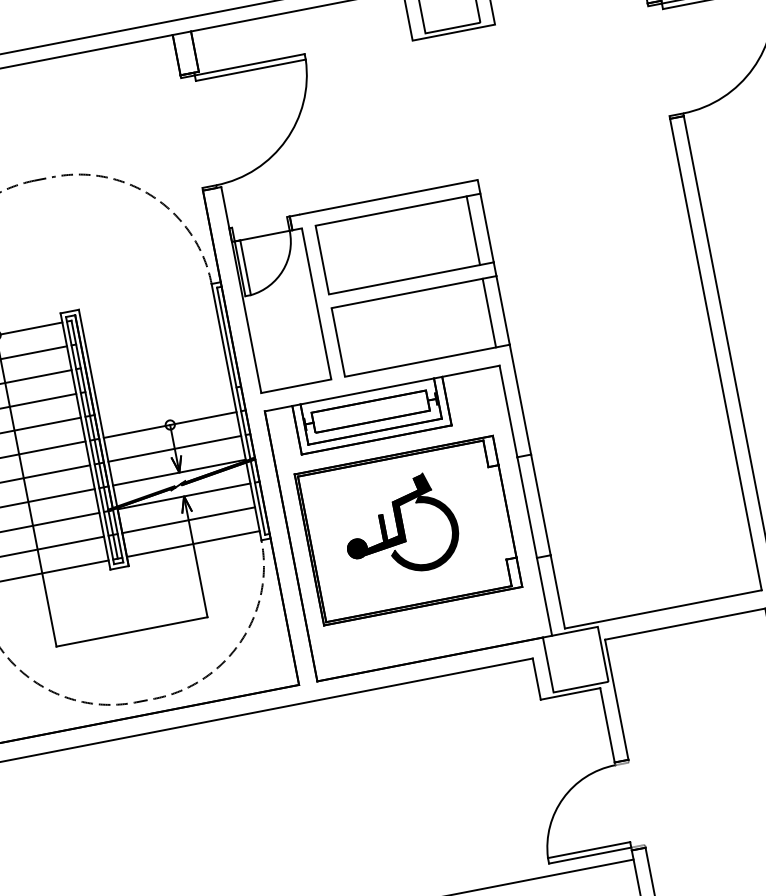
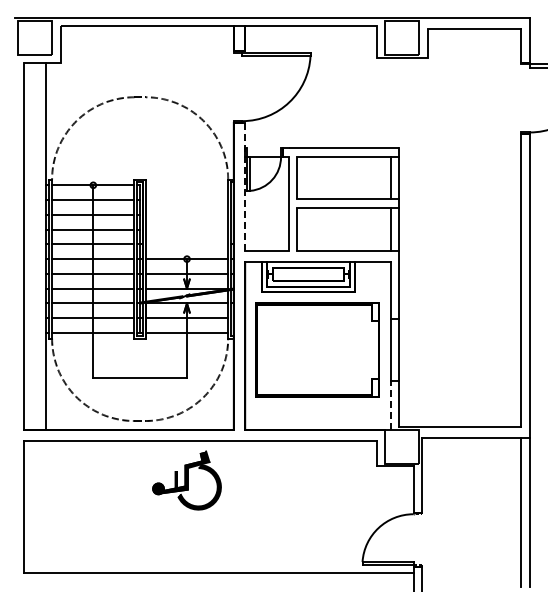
line: (241, 289) -> (245, 186), solid -> dashed
part: (399, 526) -> (186, 480), moved
line: (543, 595) -> (390, 404), solid -> dashed

